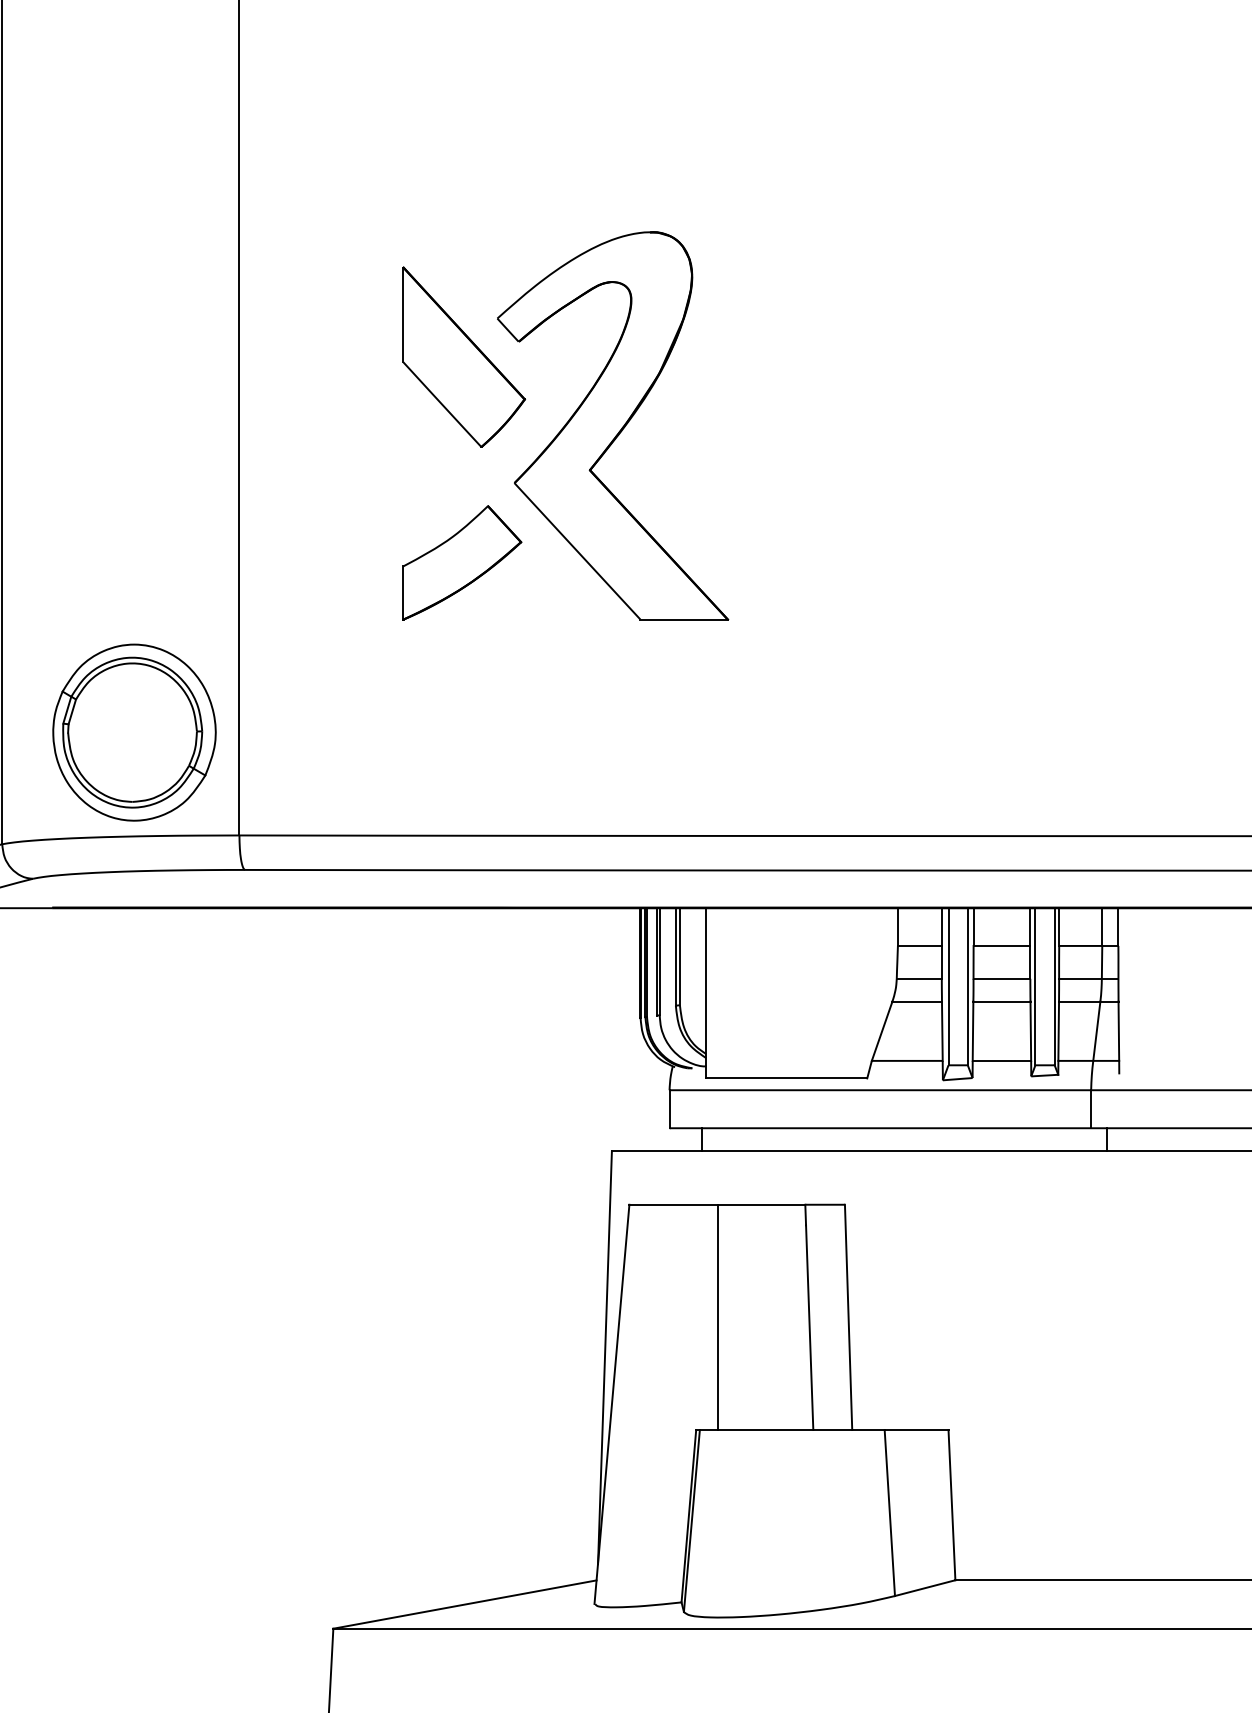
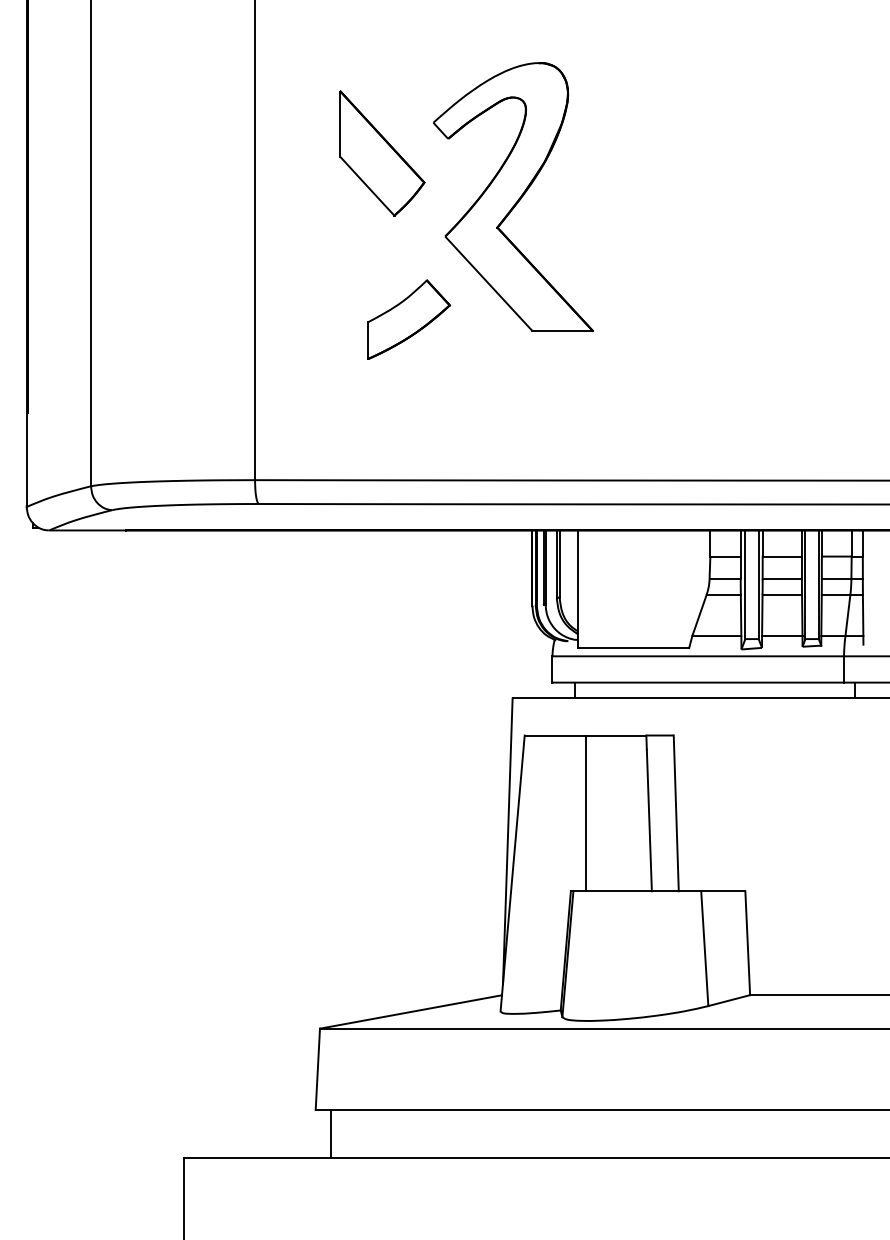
part: (464, 357) -> (382, 153), moved
part: (462, 562) -> (409, 319), moved
part: (134, 731) -> (182, 408), removed

